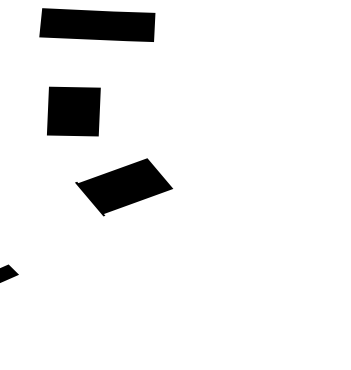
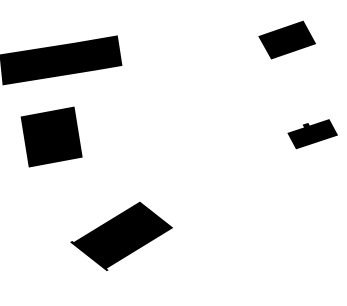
fill: (311, 49) -> (287, 40), added
part: (73, 111) -> (51, 137), moved
fill: (317, 141) -> (312, 134), added
part: (123, 187) -> (121, 237), moved

